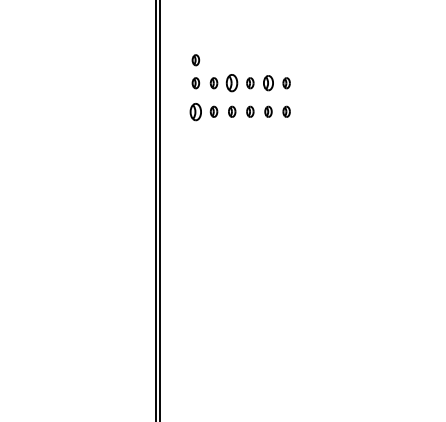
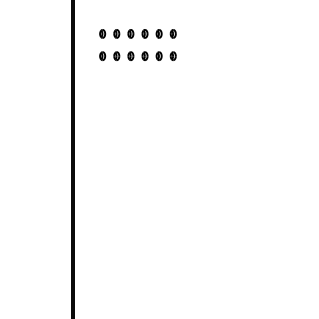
part: (195, 60) -> (102, 16), removed
part: (232, 83) -> (131, 34), size x0.62
part: (268, 83) -> (159, 34), size x0.71
part: (195, 111) -> (102, 55), size x0.62

